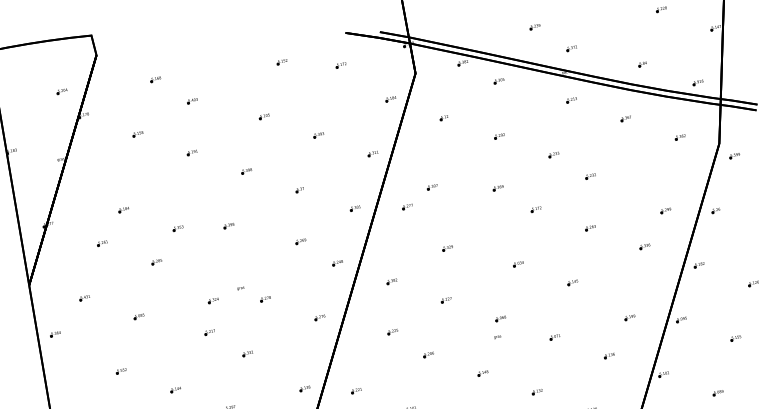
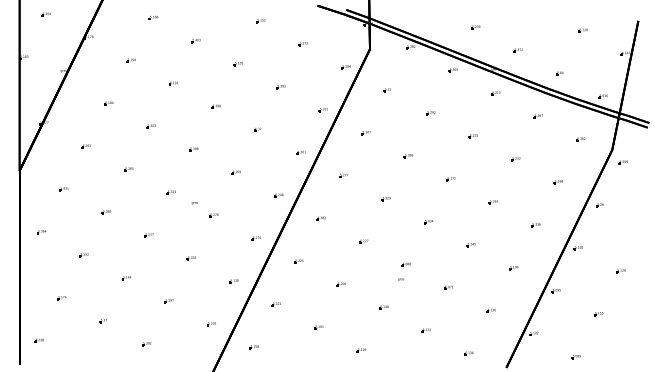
part: (571, 48) -> (517, 50), moved
part: (340, 66) -> (302, 44), moved
part: (498, 81) -> (452, 70), moved
part: (61, 91) -> (45, 14), moved
part: (192, 101) -> (195, 41), moved
part: (590, 176) -> (515, 159), moved
part: (431, 187) -> (365, 133), moved
part: (498, 188) -> (408, 156), moved
part: (407, 206) -> (343, 175), moved
part: (123, 209) -> (108, 103), moved
part: (664, 211) -> (557, 182), moved
part: (177, 228) -> (150, 126), moved
part: (299, 241) -> (235, 172), moved
part: (447, 249) -> (385, 199), moved
part: (212, 300) -> (170, 192), moved
part: (629, 318) -> (513, 268), moved
part: (392, 331) -> (298, 261), moved
part: (209, 332) -> (148, 235), moved
part: (55, 334) -> (41, 232), moved
part: (304, 389) -> (233, 281), moved

